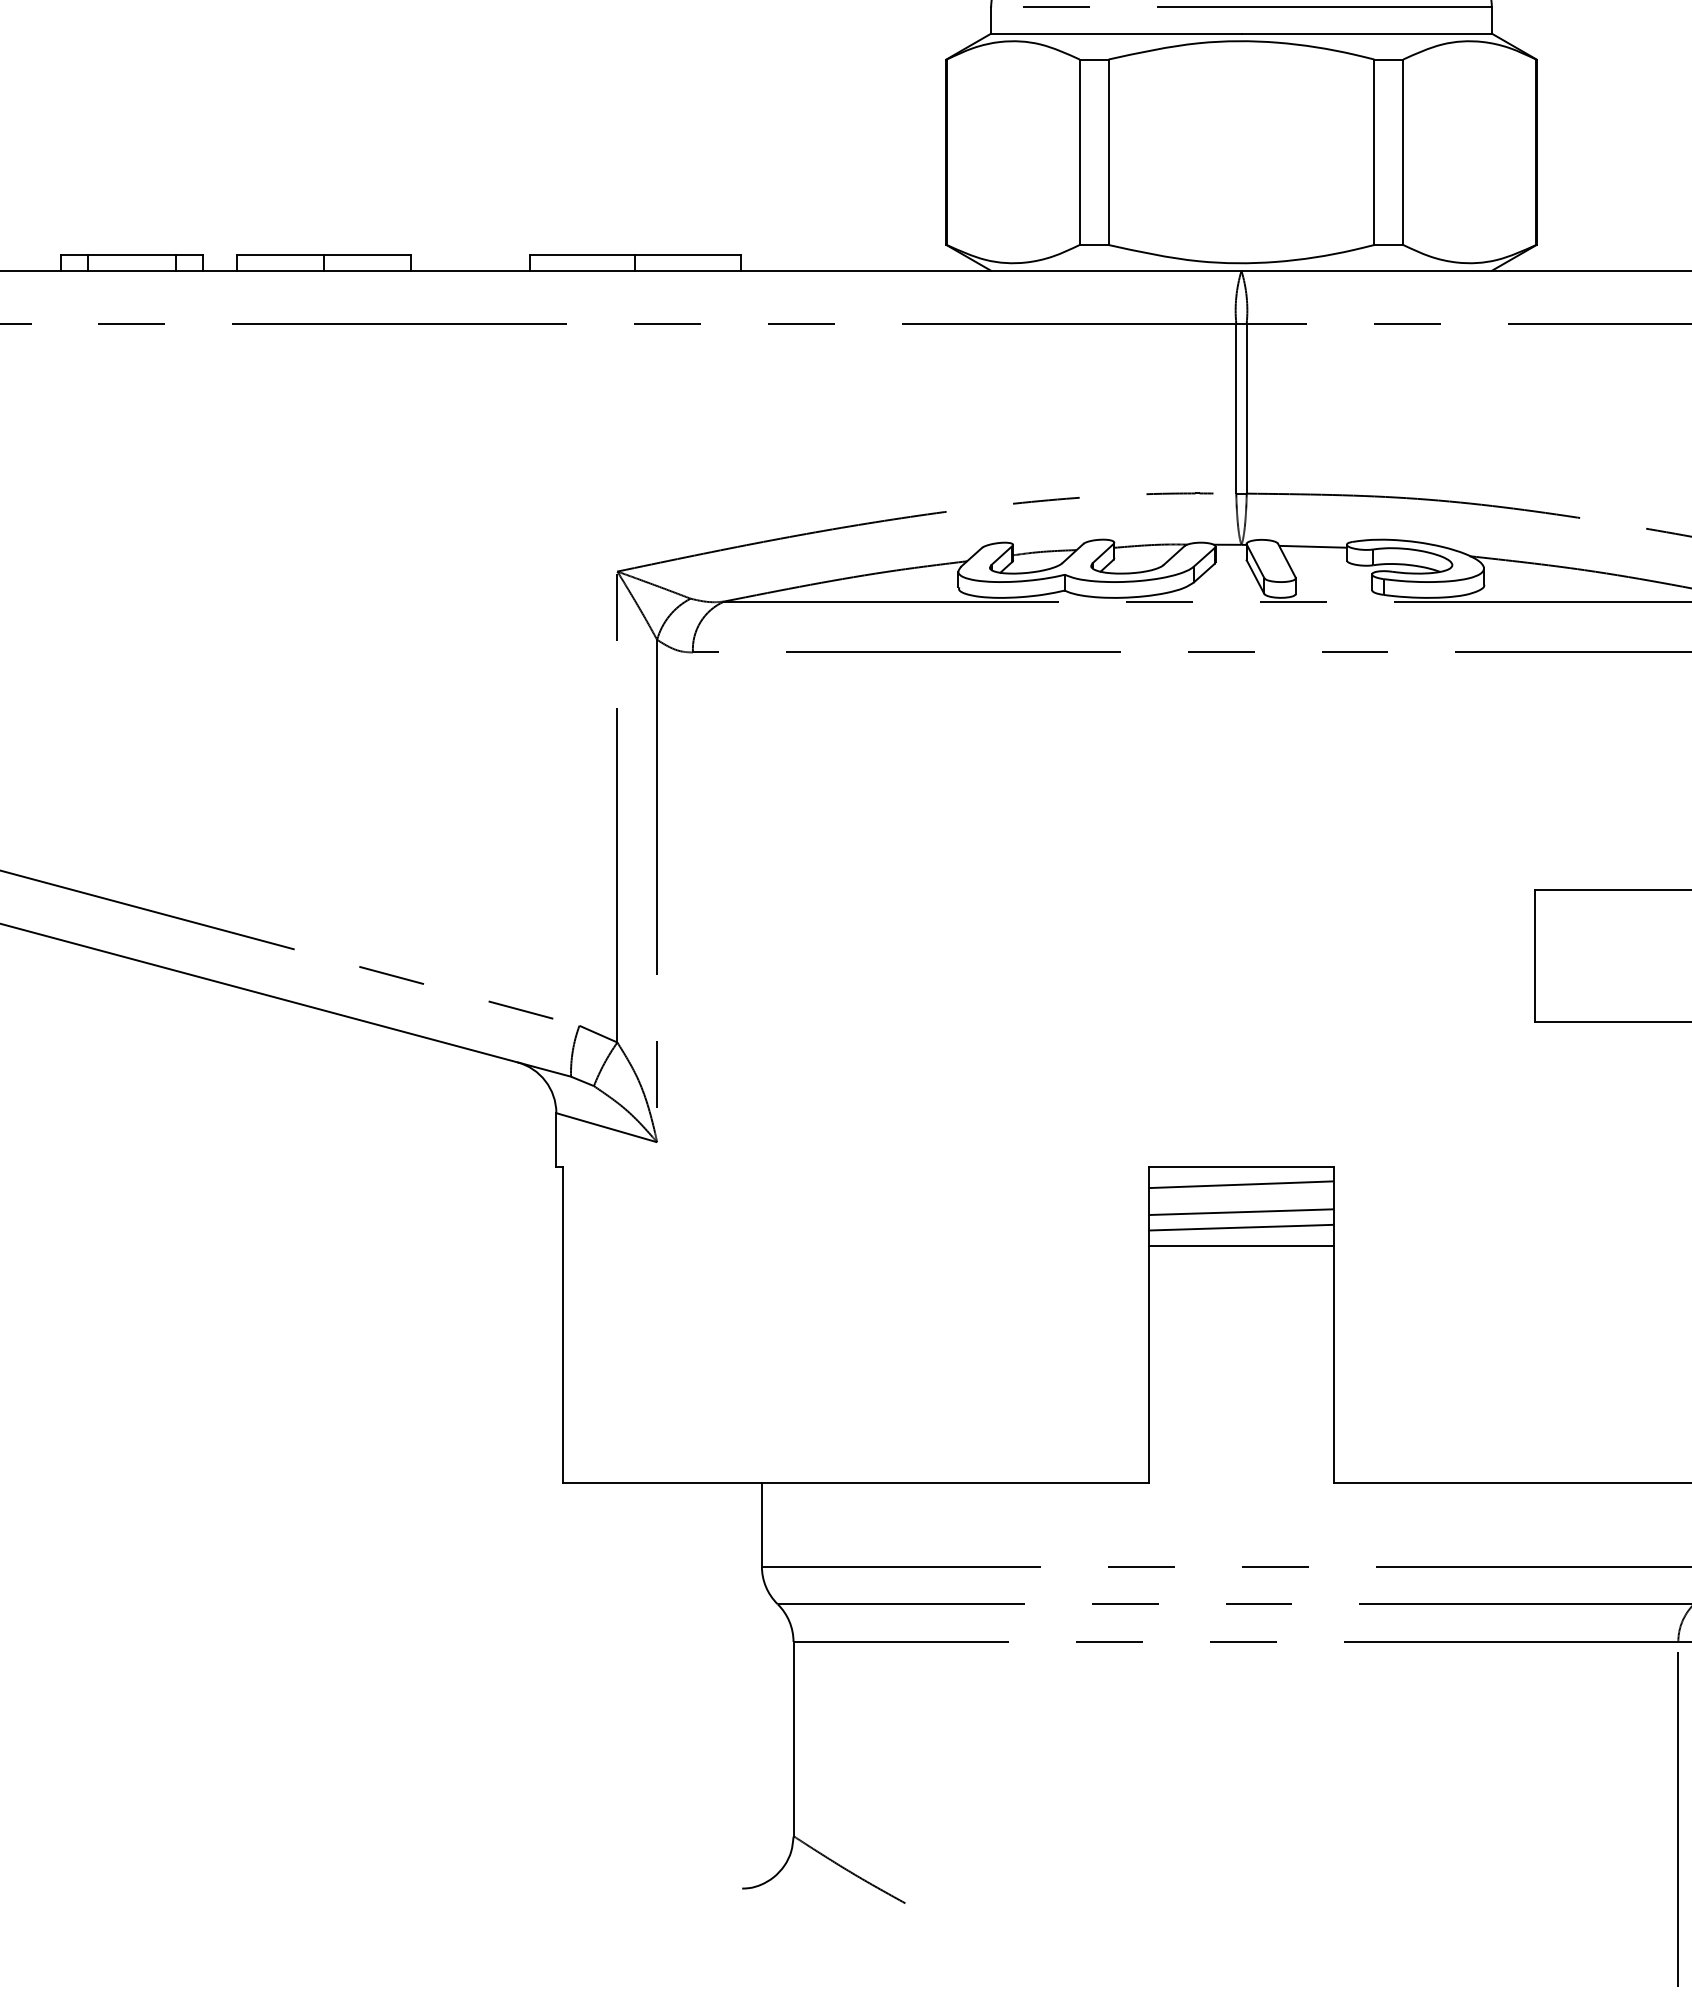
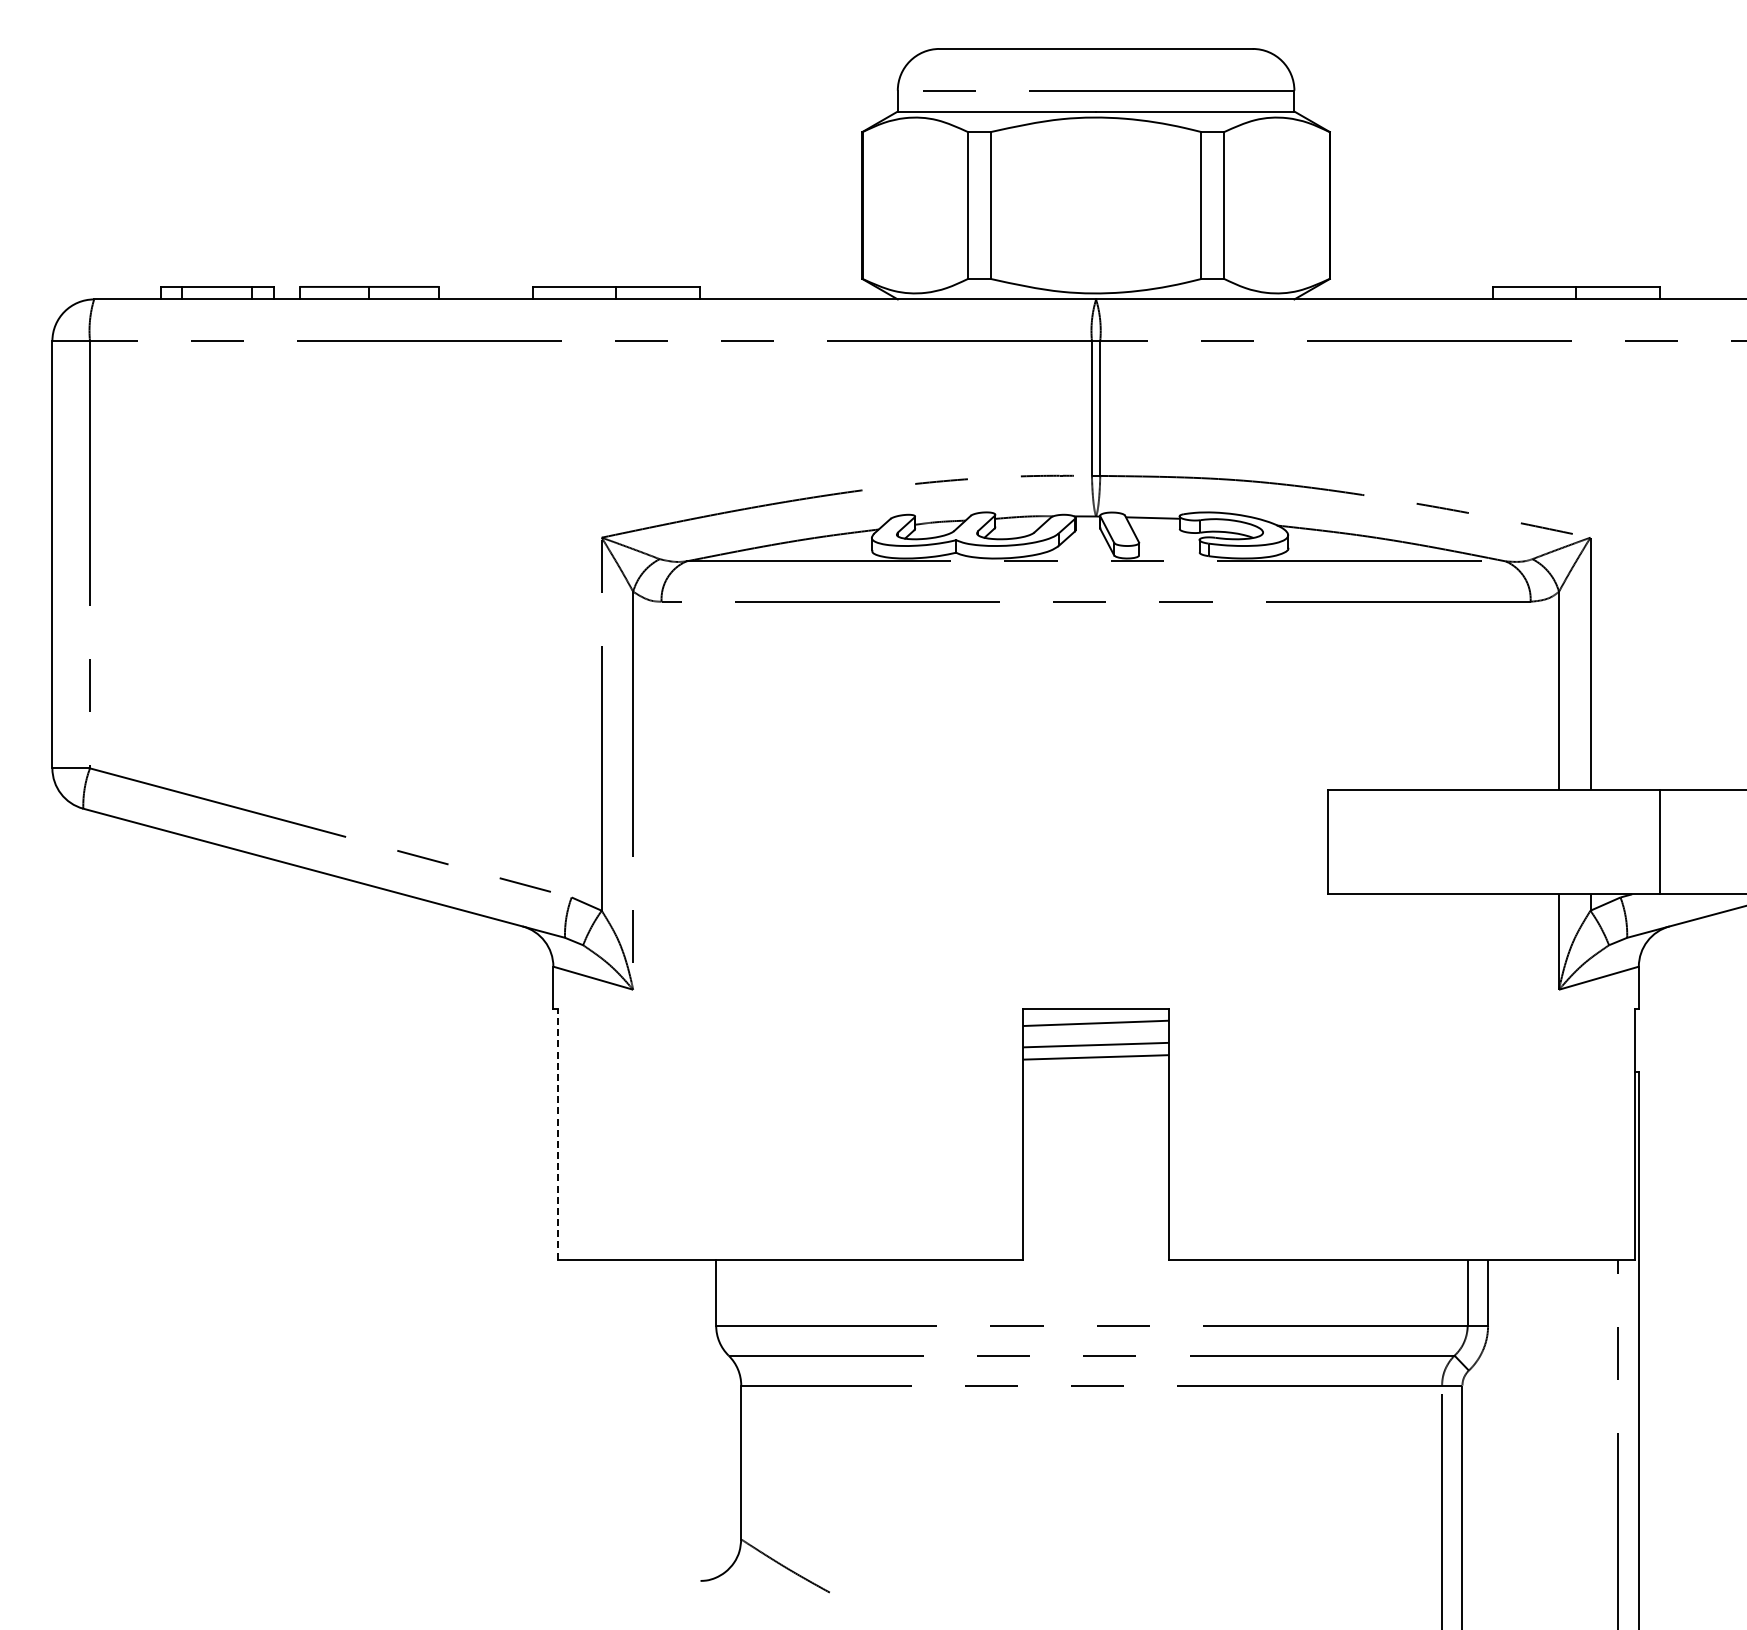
line: (1242, 1245) -> (1096, 1071), removed
line: (562, 1323) -> (558, 1133), solid -> dashed

